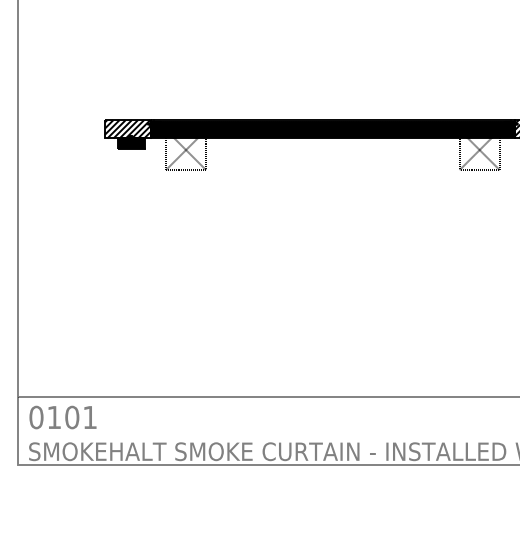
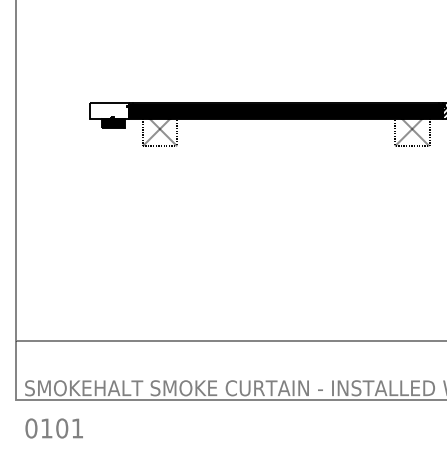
hatch: (127, 129) -> (109, 111), removed
text: (62, 417) -> (53, 428), moved

